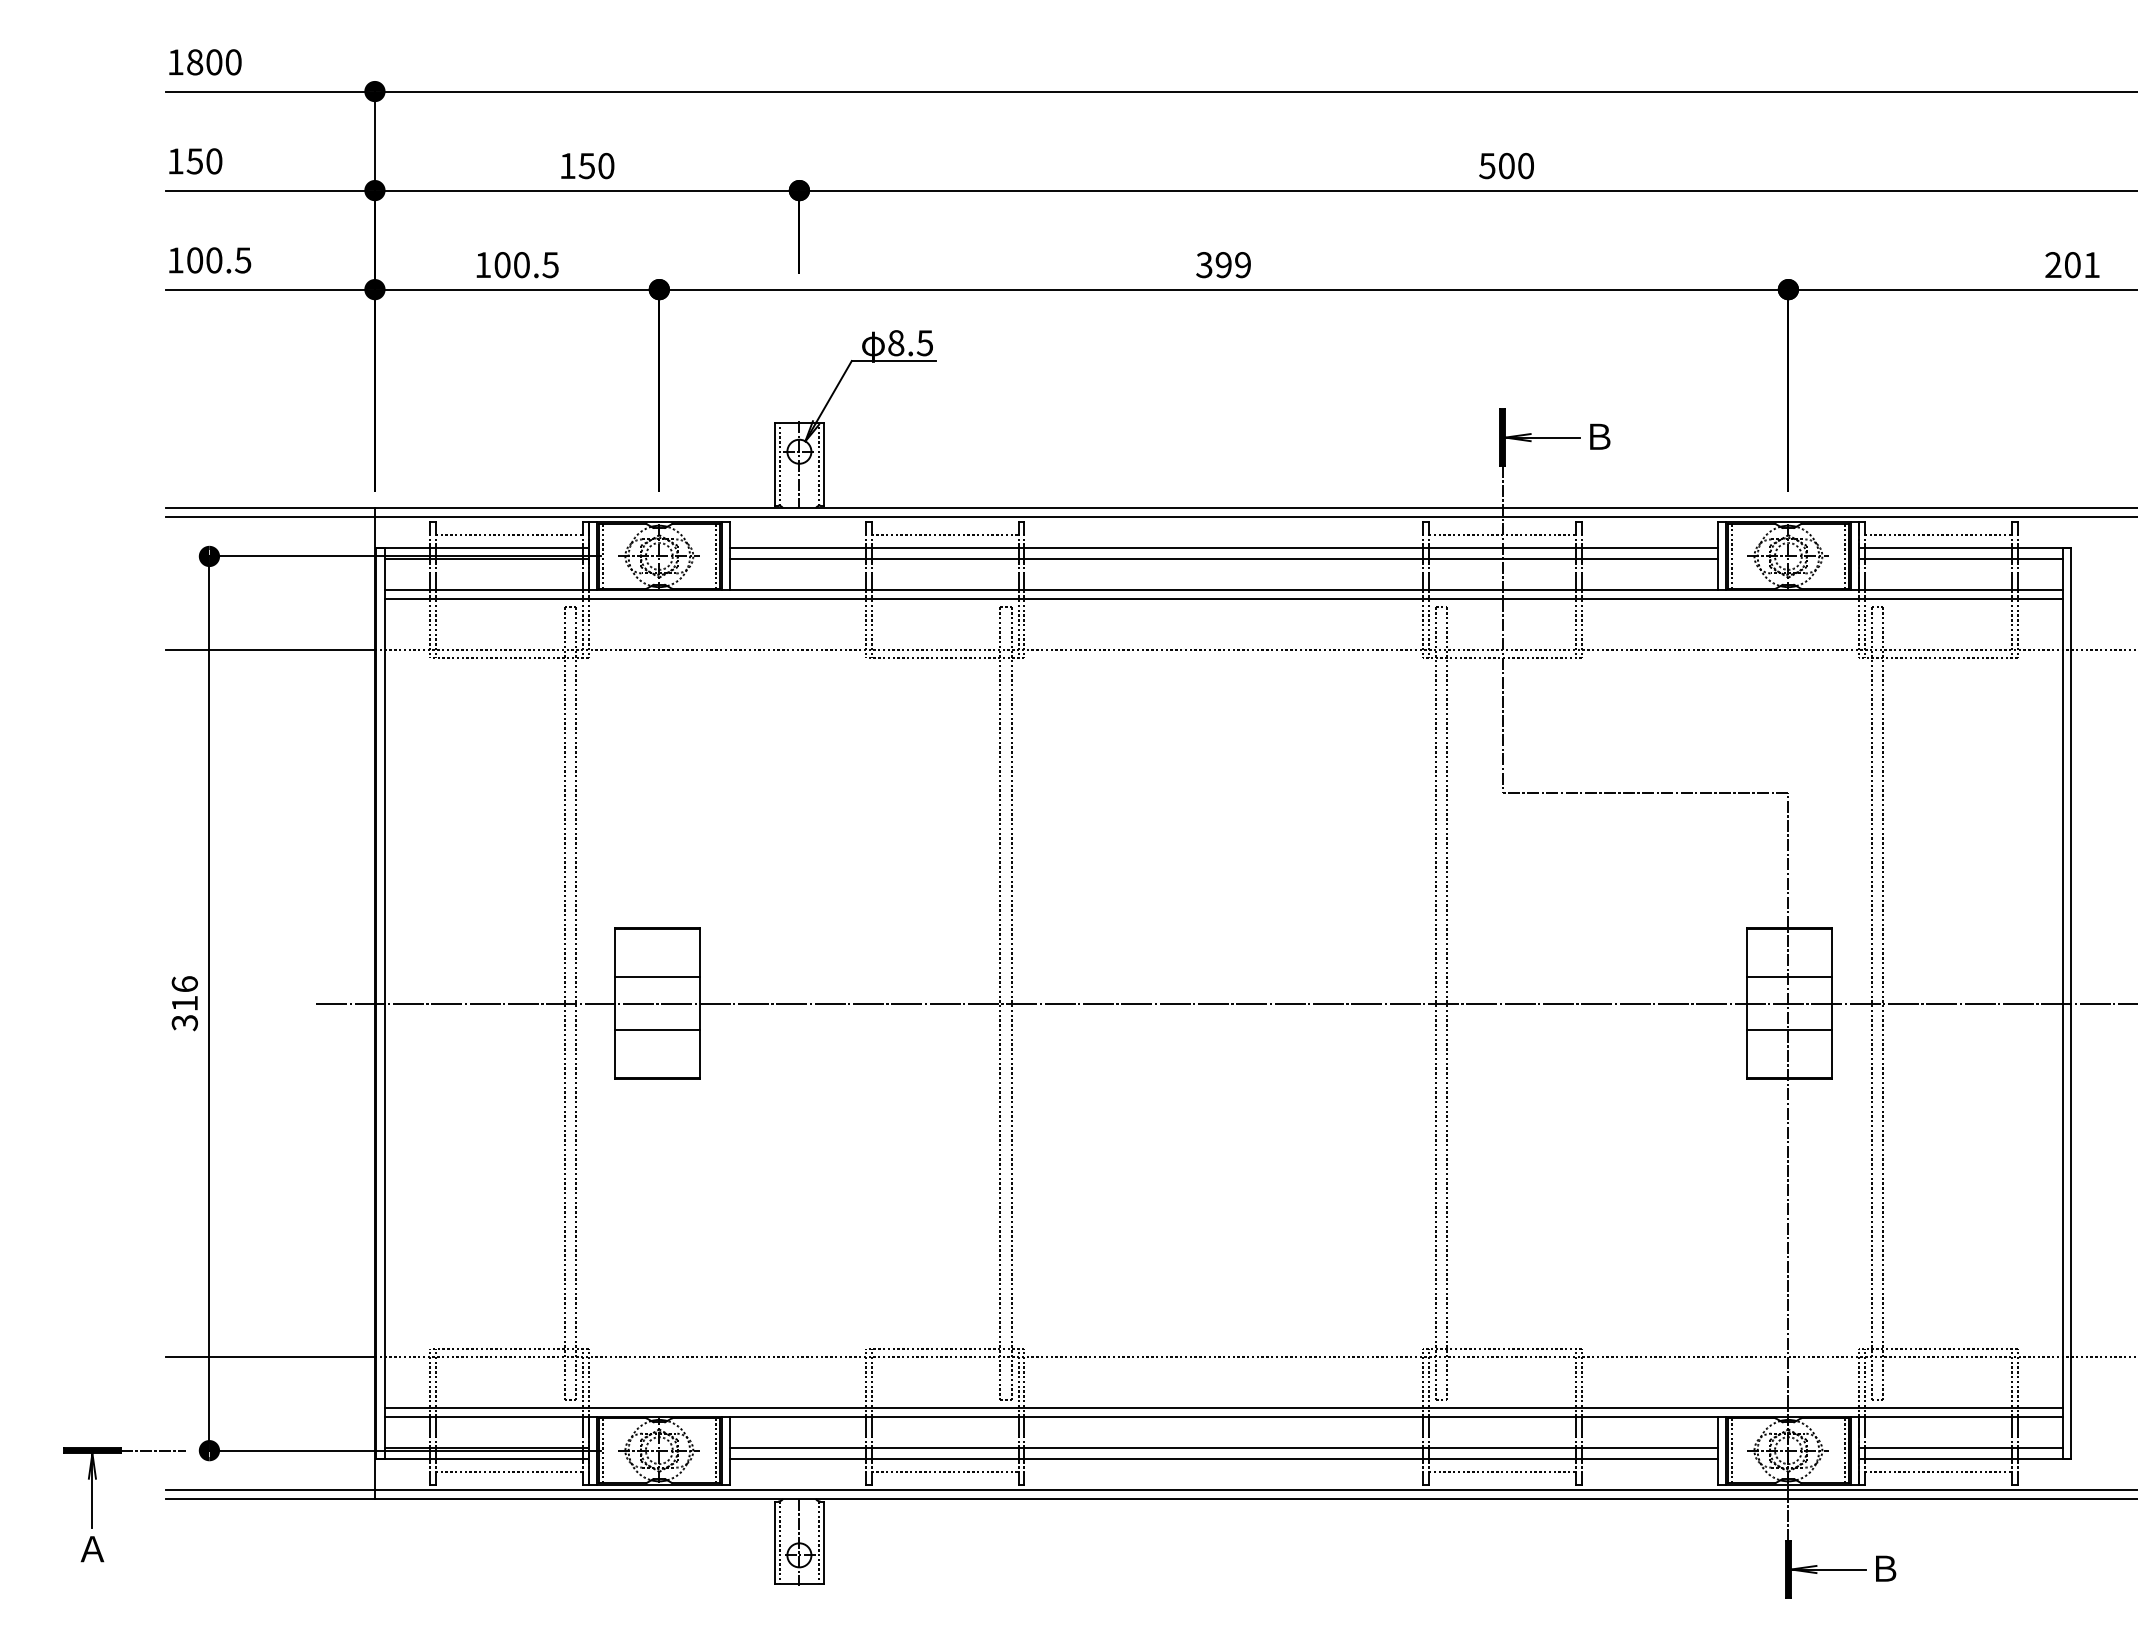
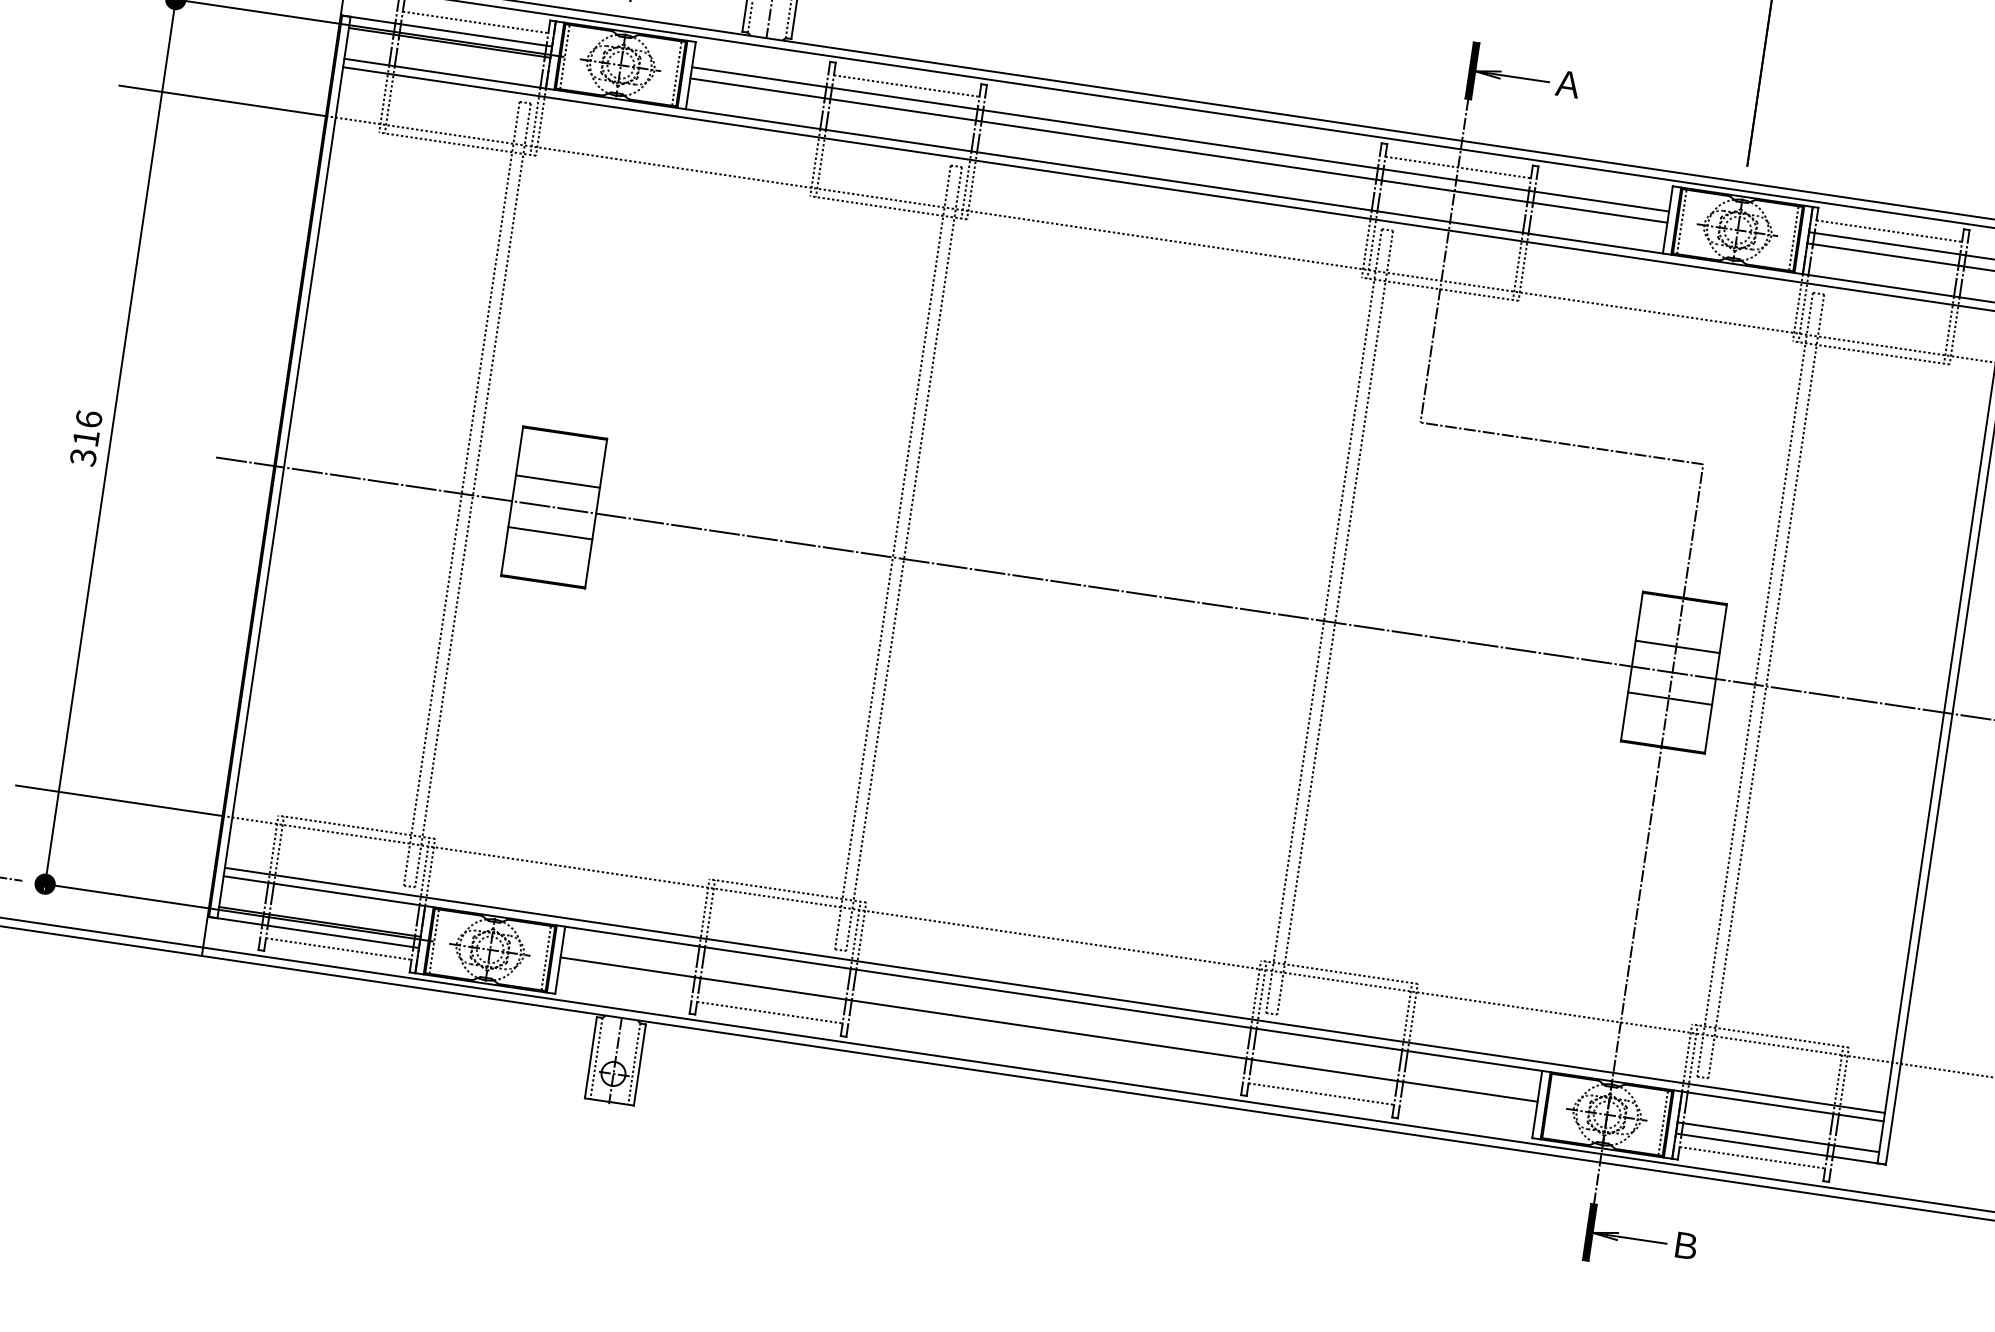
text: (1598, 436) -> (1567, 83), Ｂ -> Ａ
line: (1731, 1450) -> (1550, 1106), removed
line: (1223, 1459) -> (1047, 1041), removed

